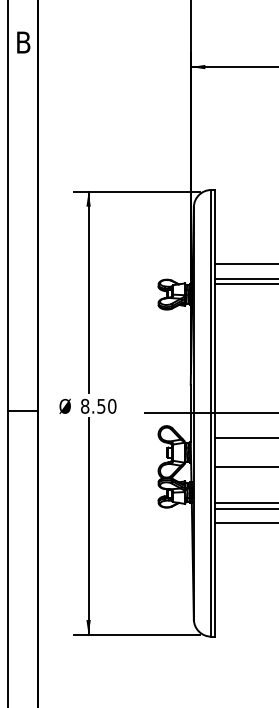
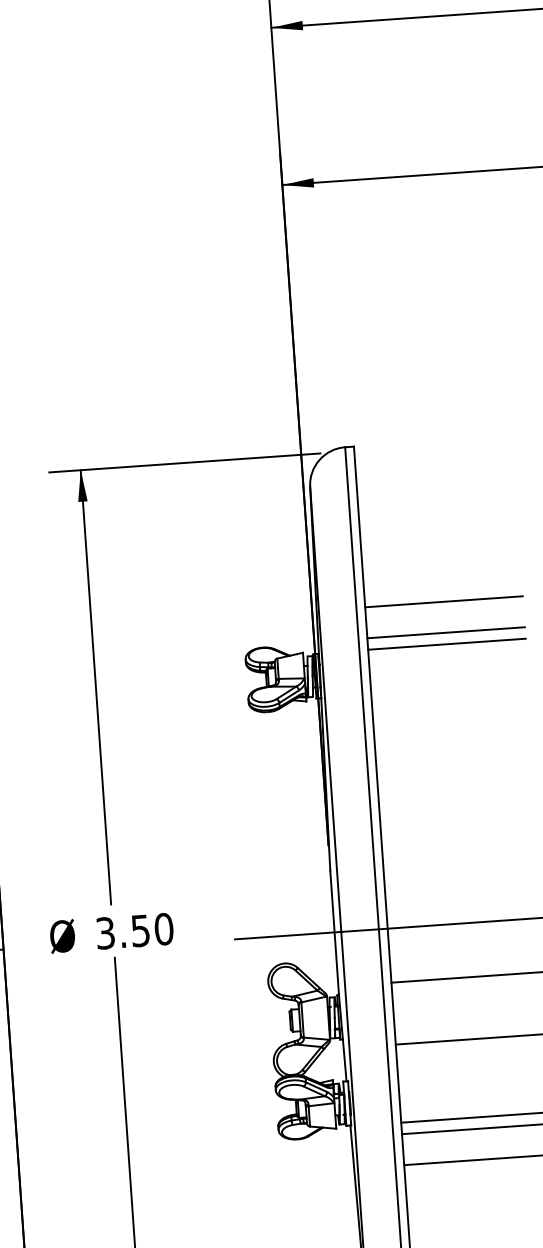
text: (85, 406) -> (106, 933), 8.50 -> 3.50

